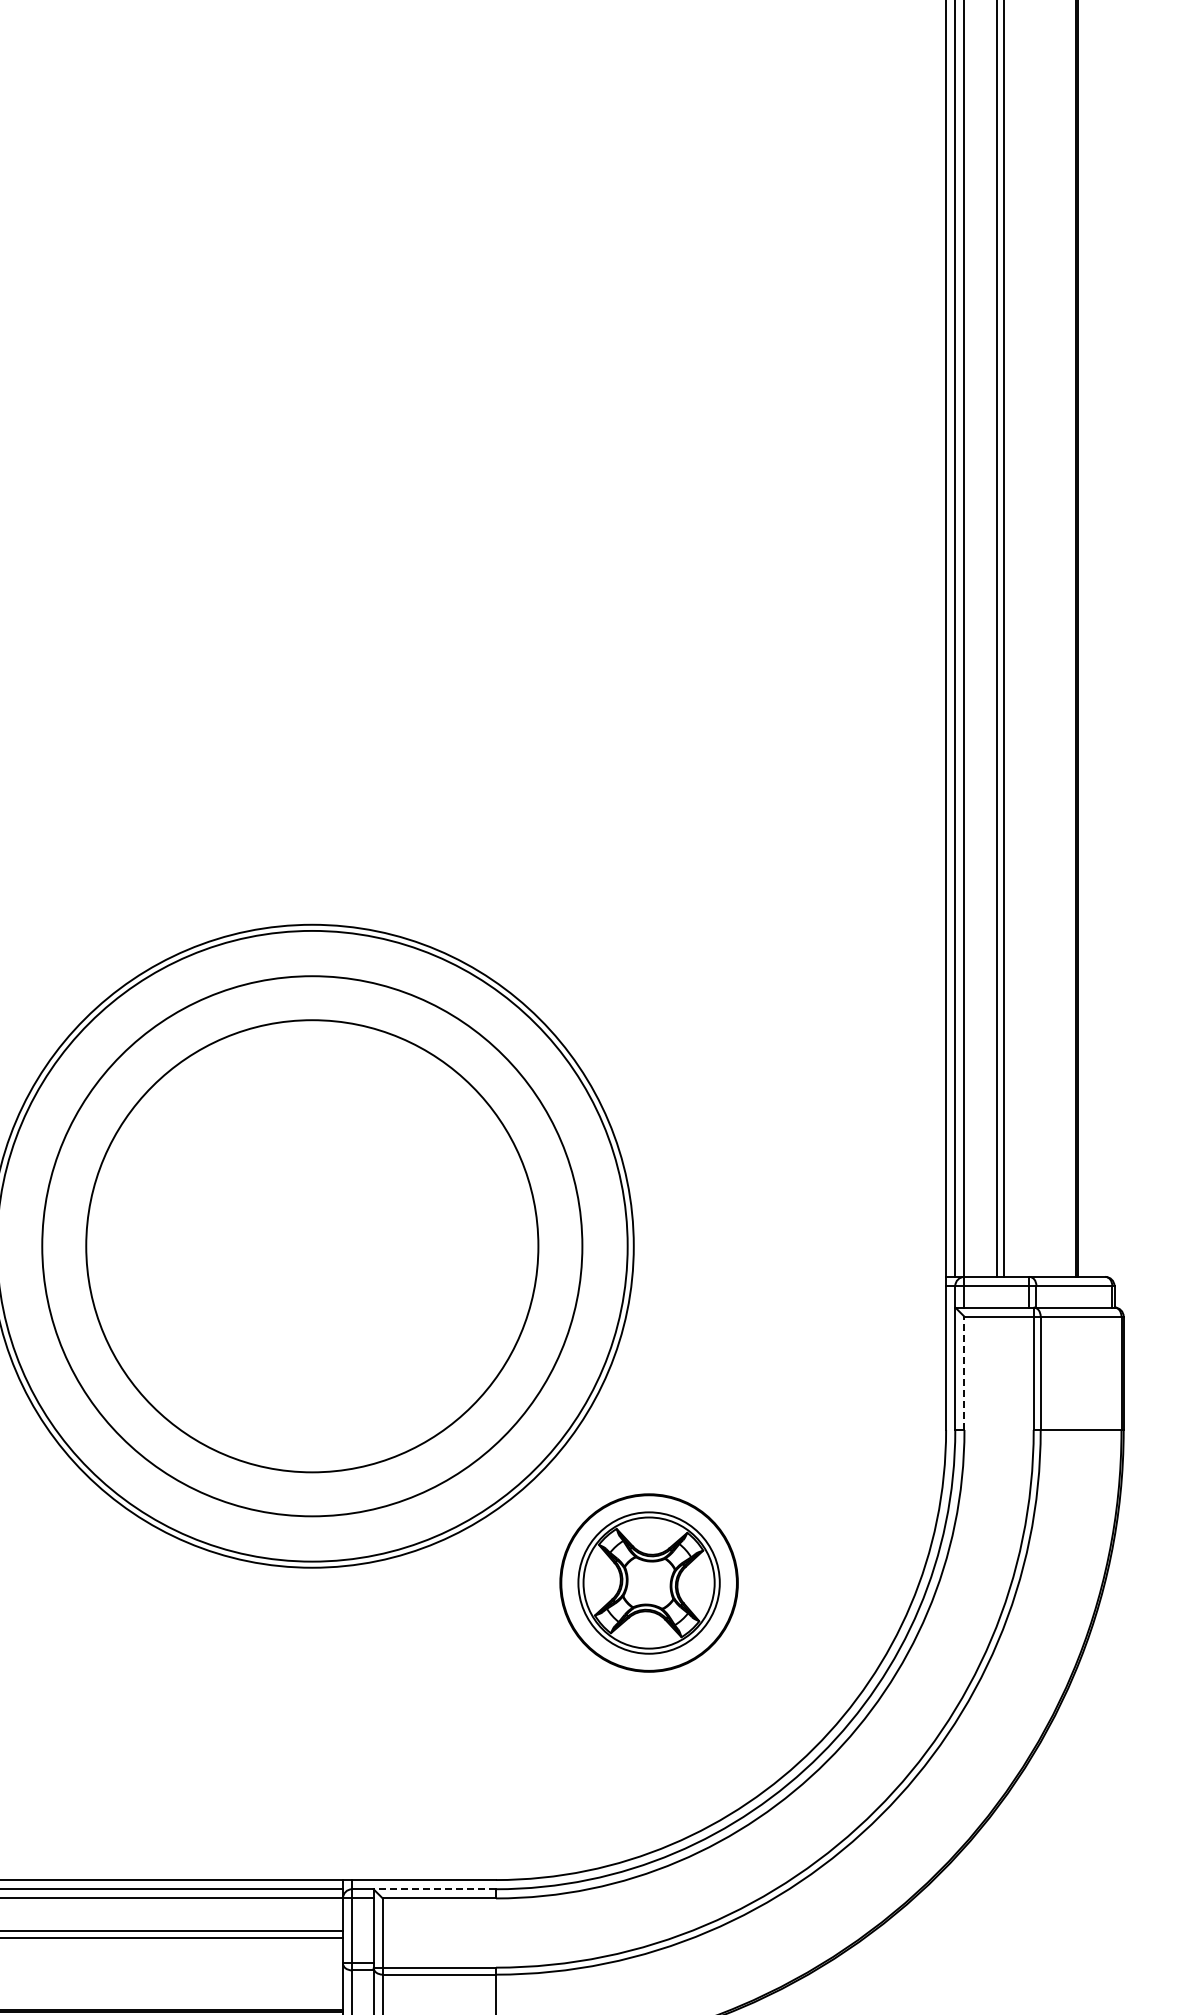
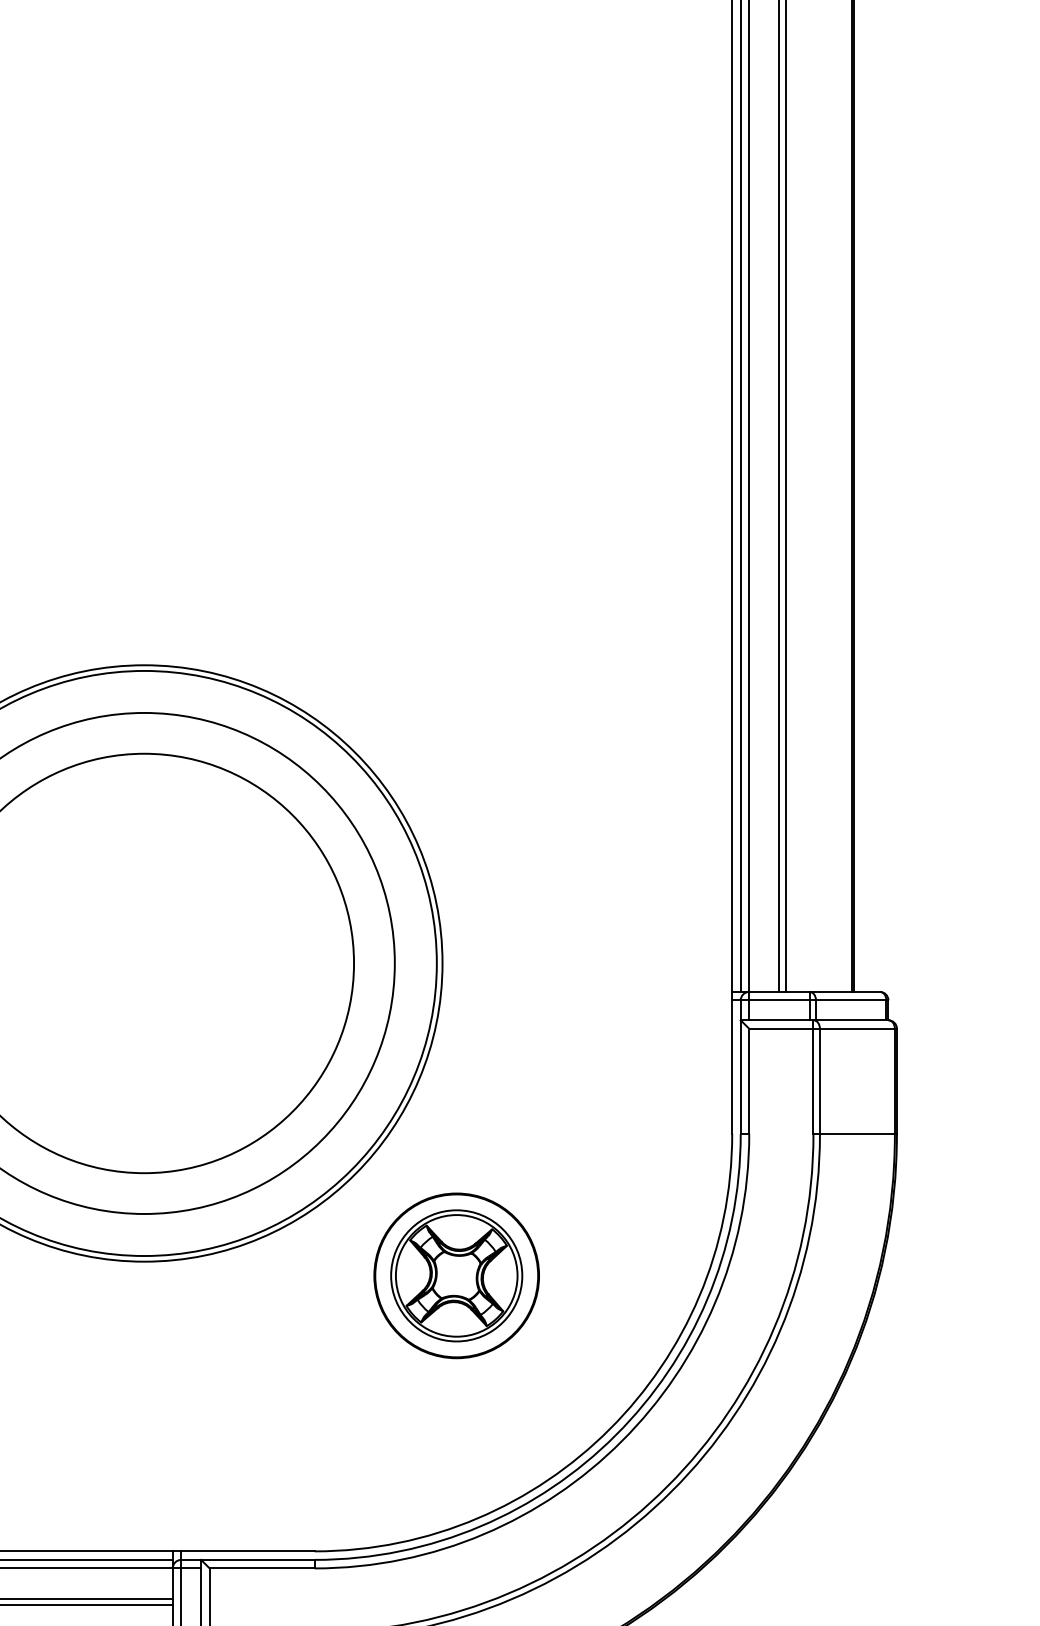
line: (964, 1373) -> (749, 1081), dashed -> solid
line: (434, 1889) -> (257, 1560), dashed -> solid

